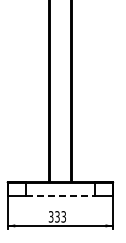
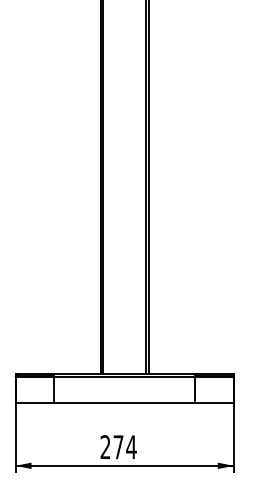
line: (60, 195) -> (124, 403), dashed -> solid
text: (57, 216) -> (118, 446), 333 -> 274

